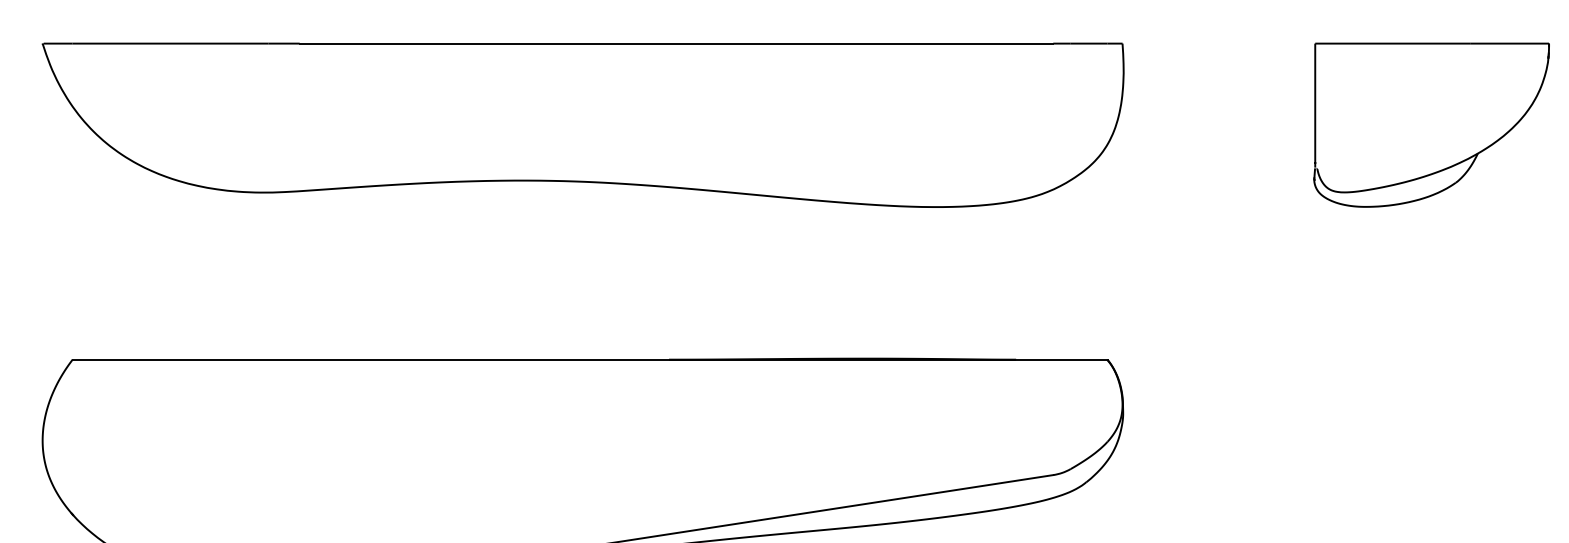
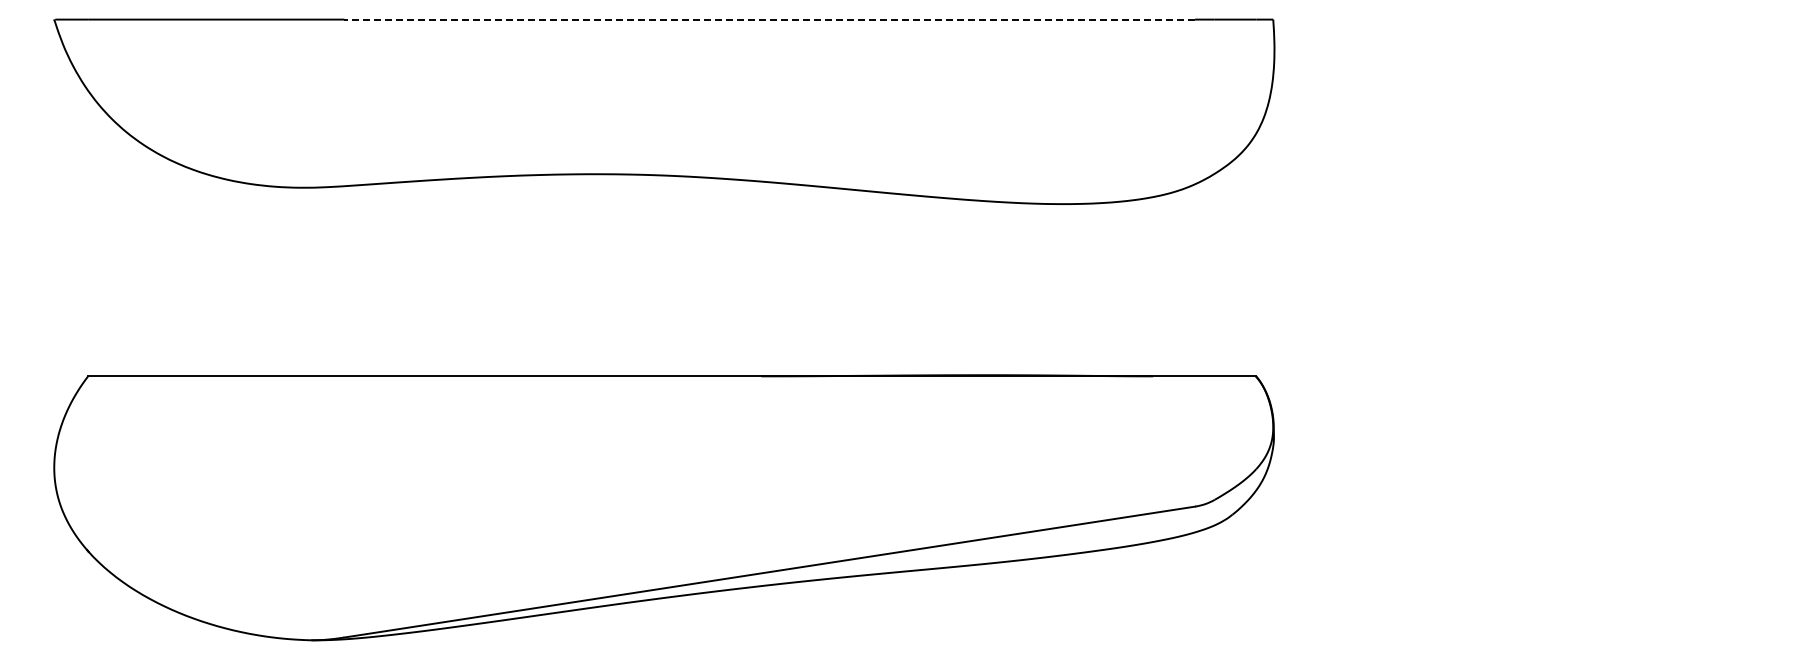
line: (676, 43) -> (769, 19), solid -> dashed
part: (1431, 125) -> (1621, 111), removed

